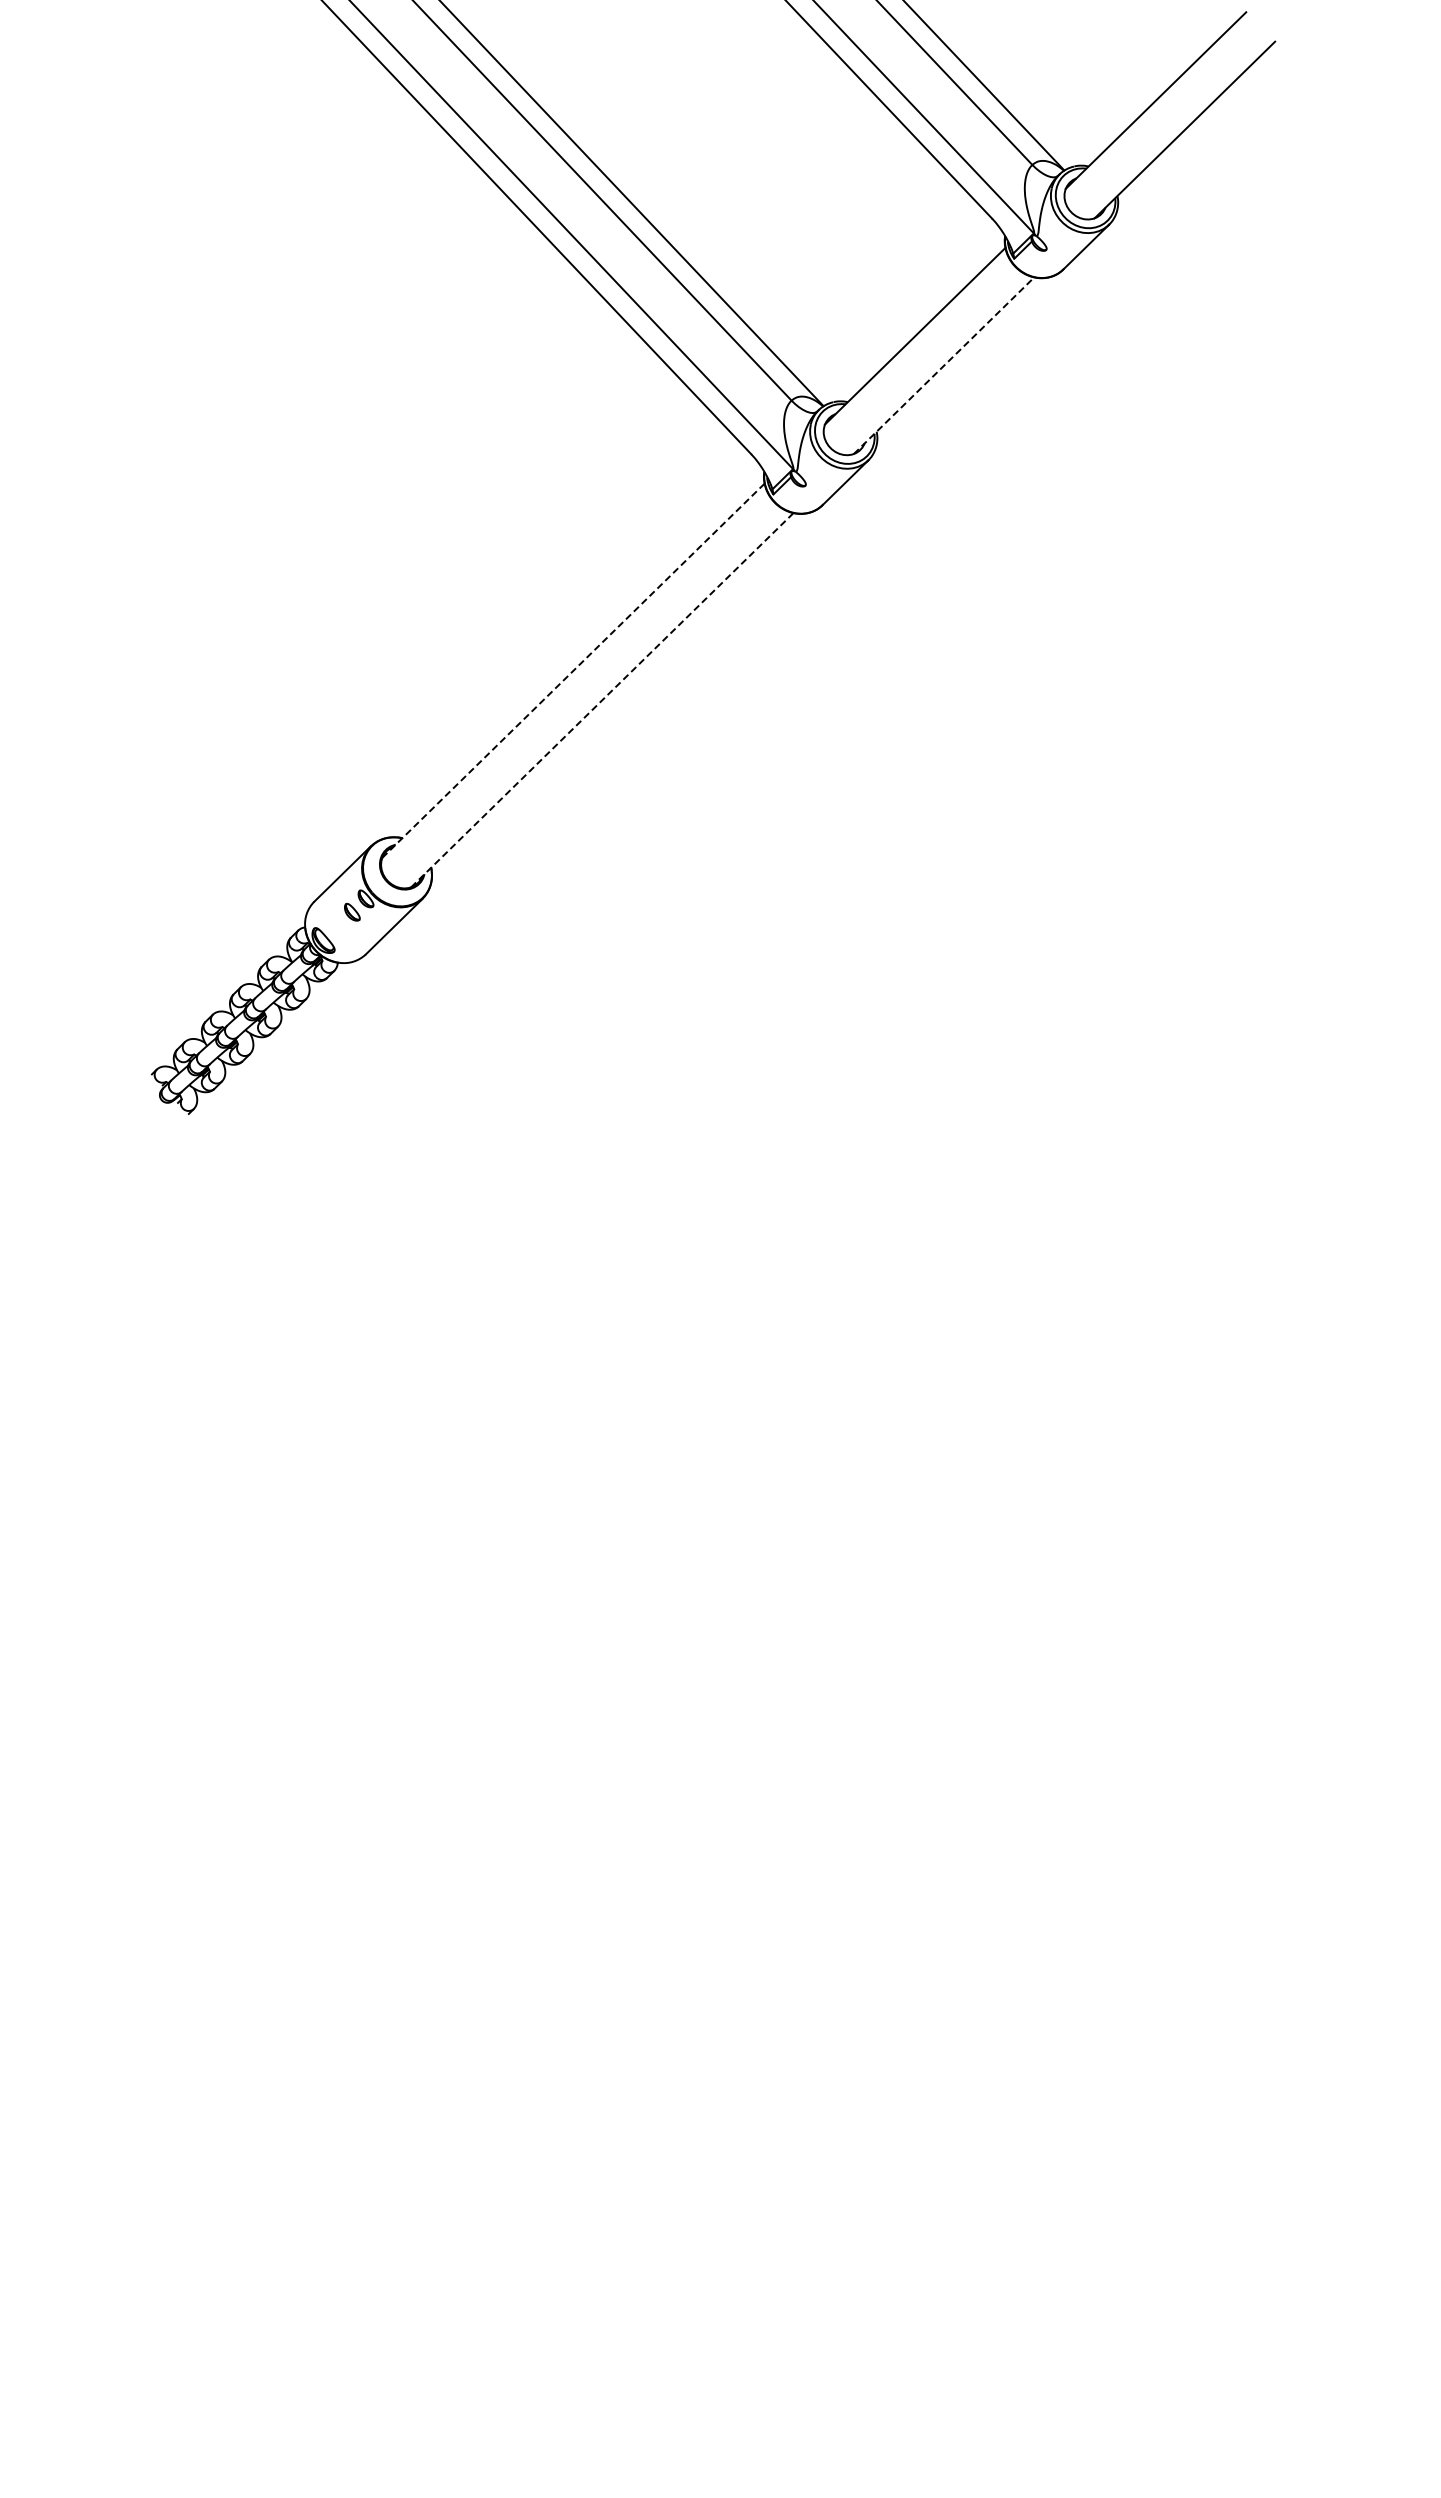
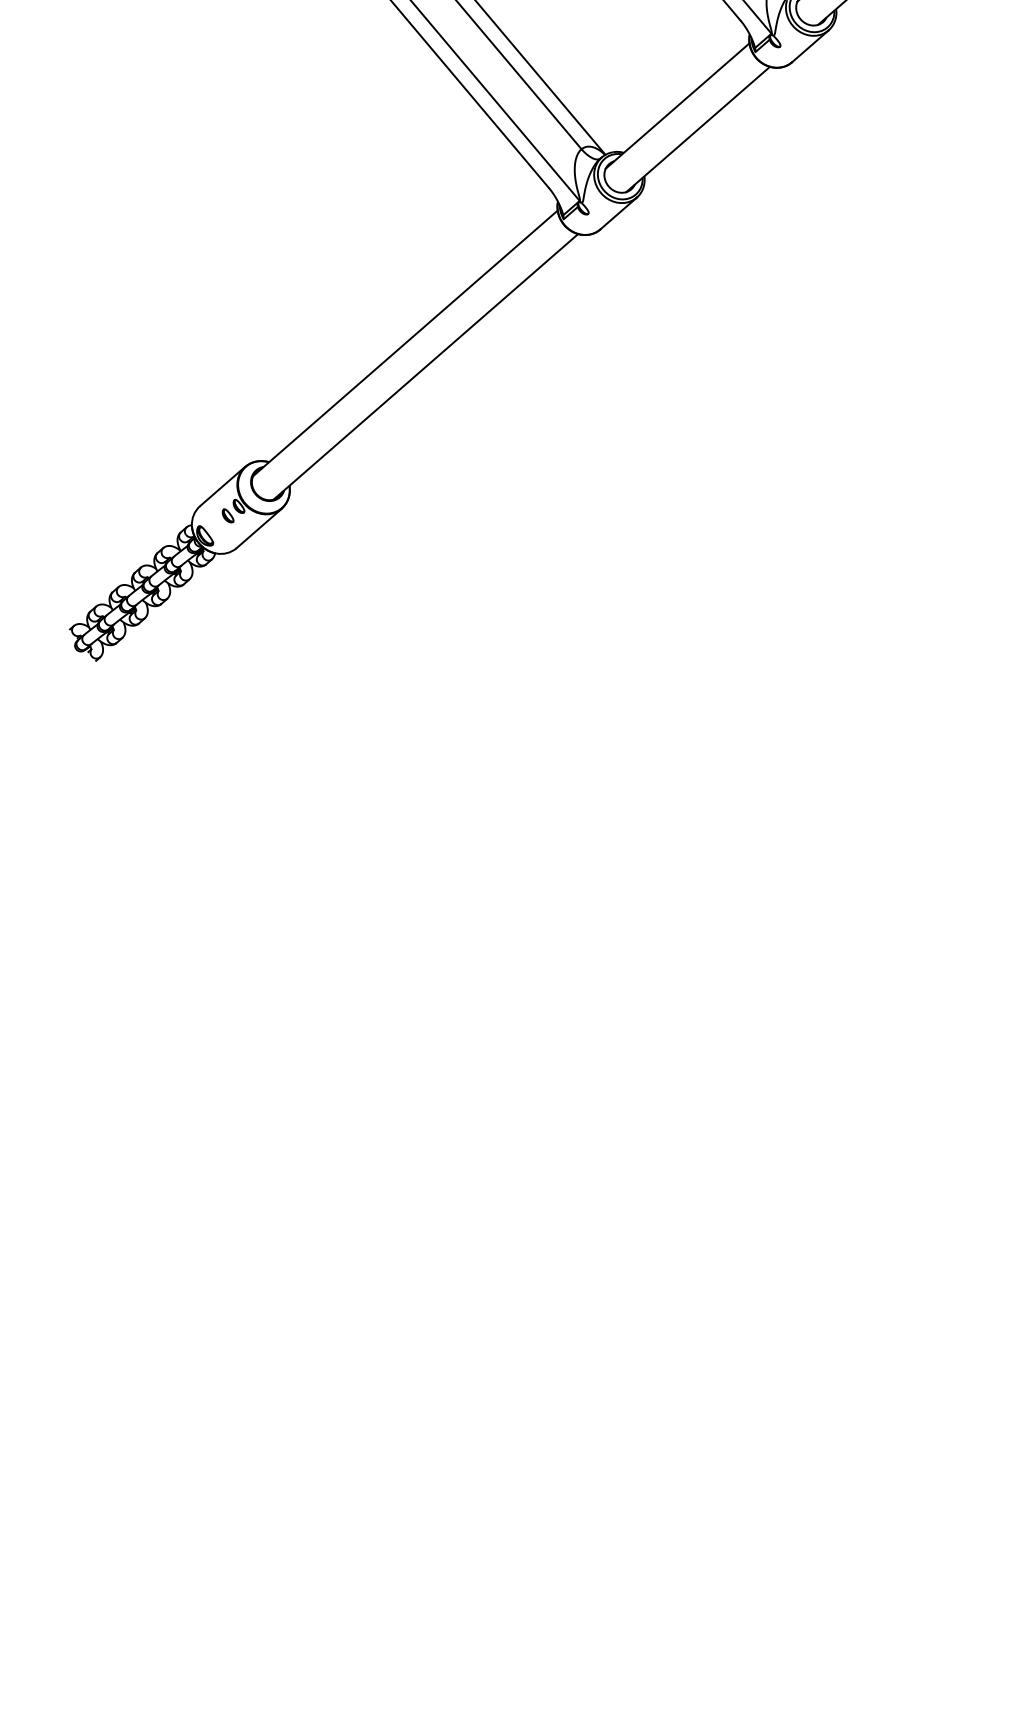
line: (944, 365) -> (698, 129), dashed -> solid
line: (573, 670) -> (405, 343), dashed -> solid
line: (602, 700) -> (425, 367), dashed -> solid

